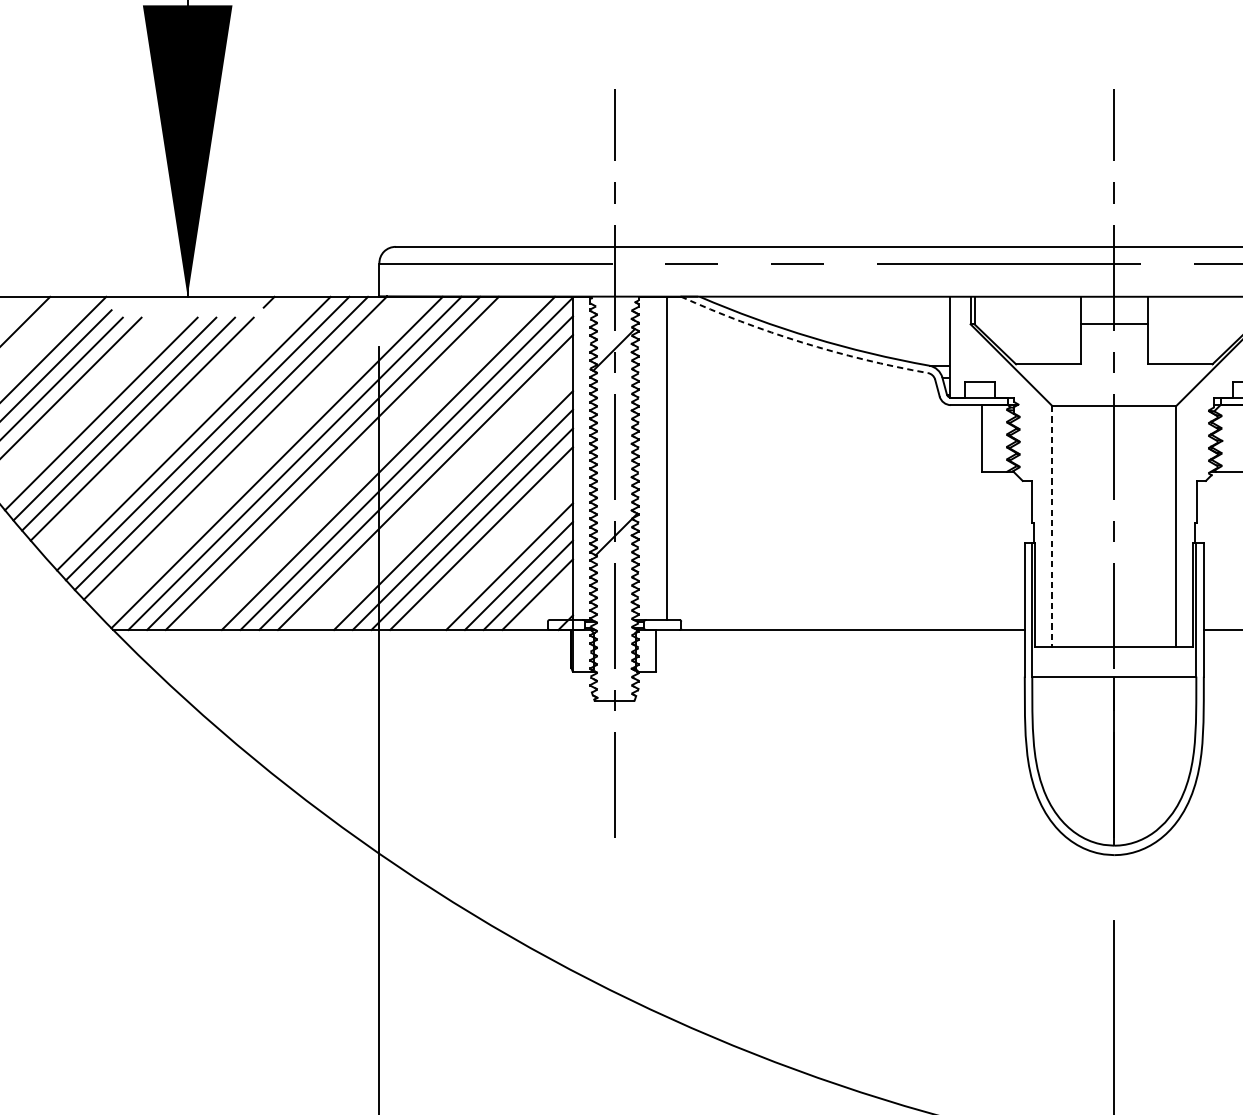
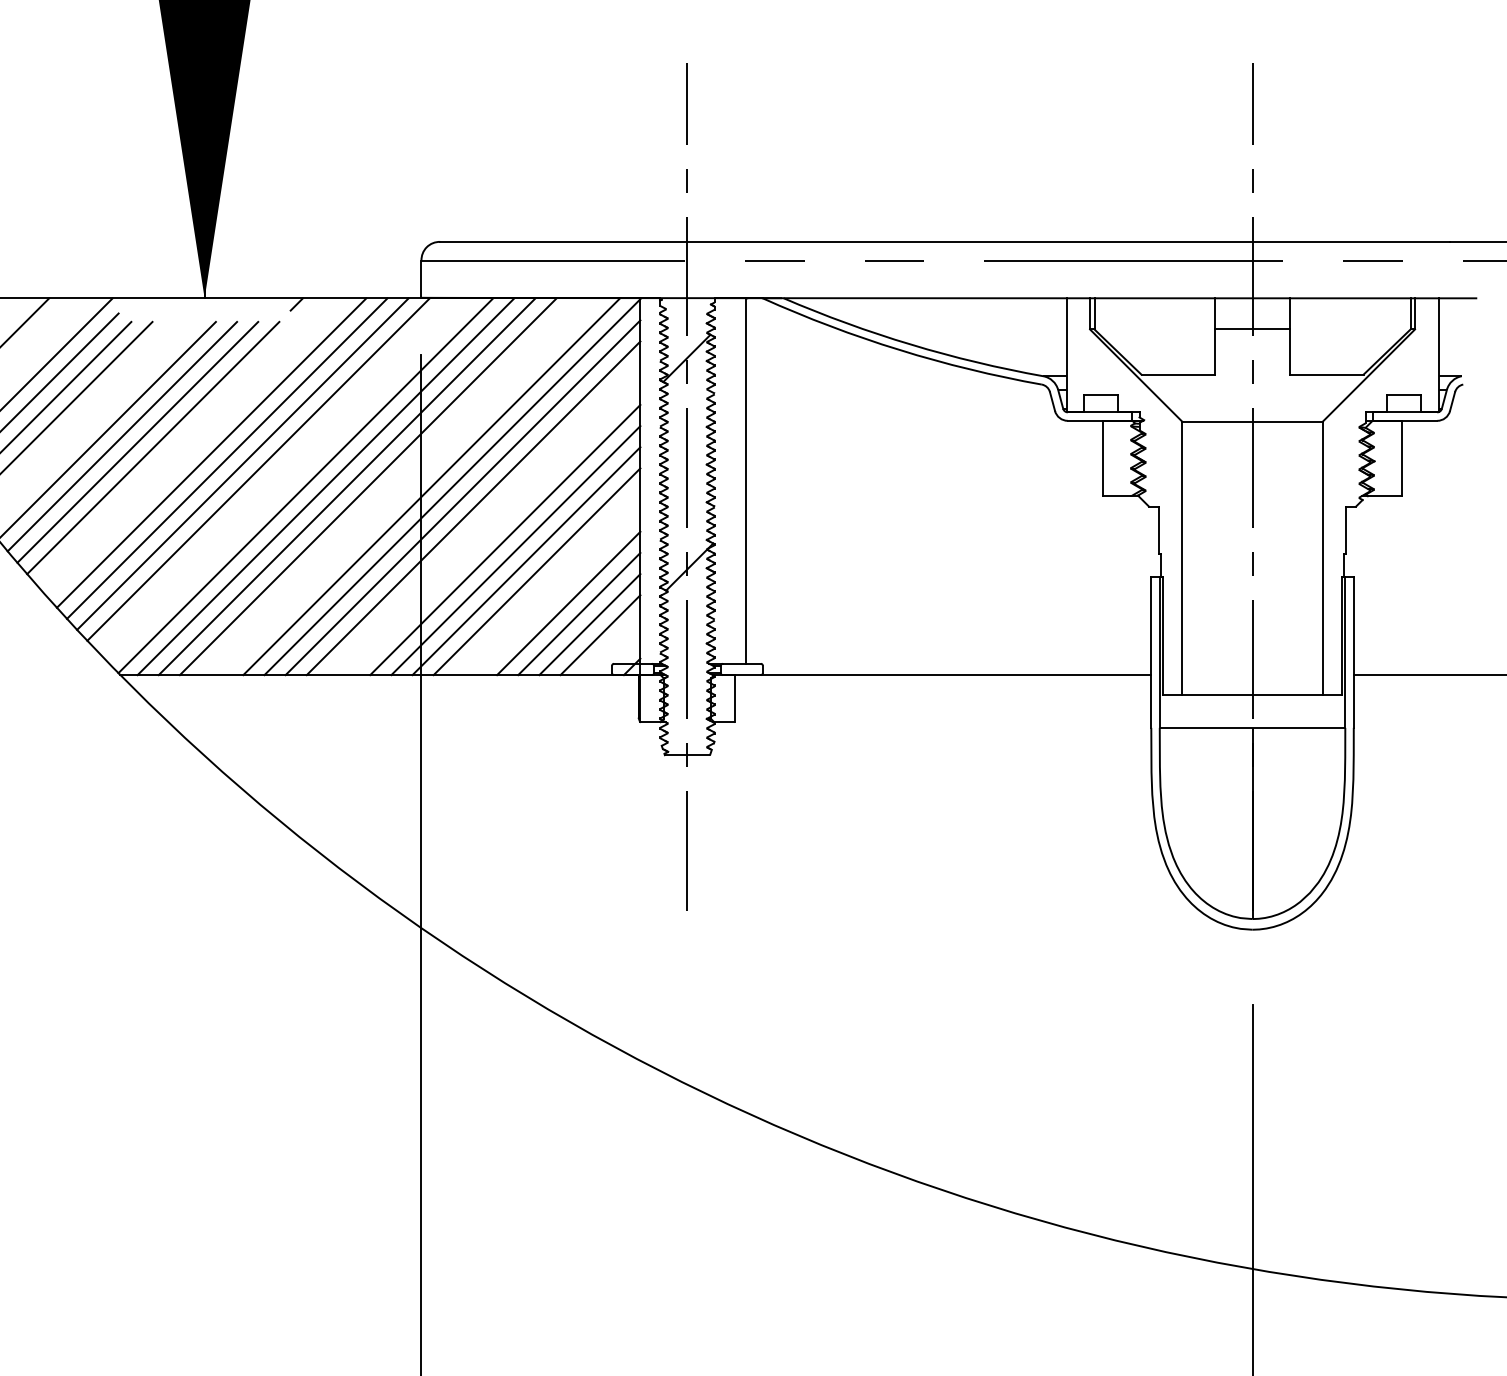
arc: (802, 342) -> (899, 349), dashed -> solid
line: (1052, 526) -> (1182, 558), dashed -> solid

